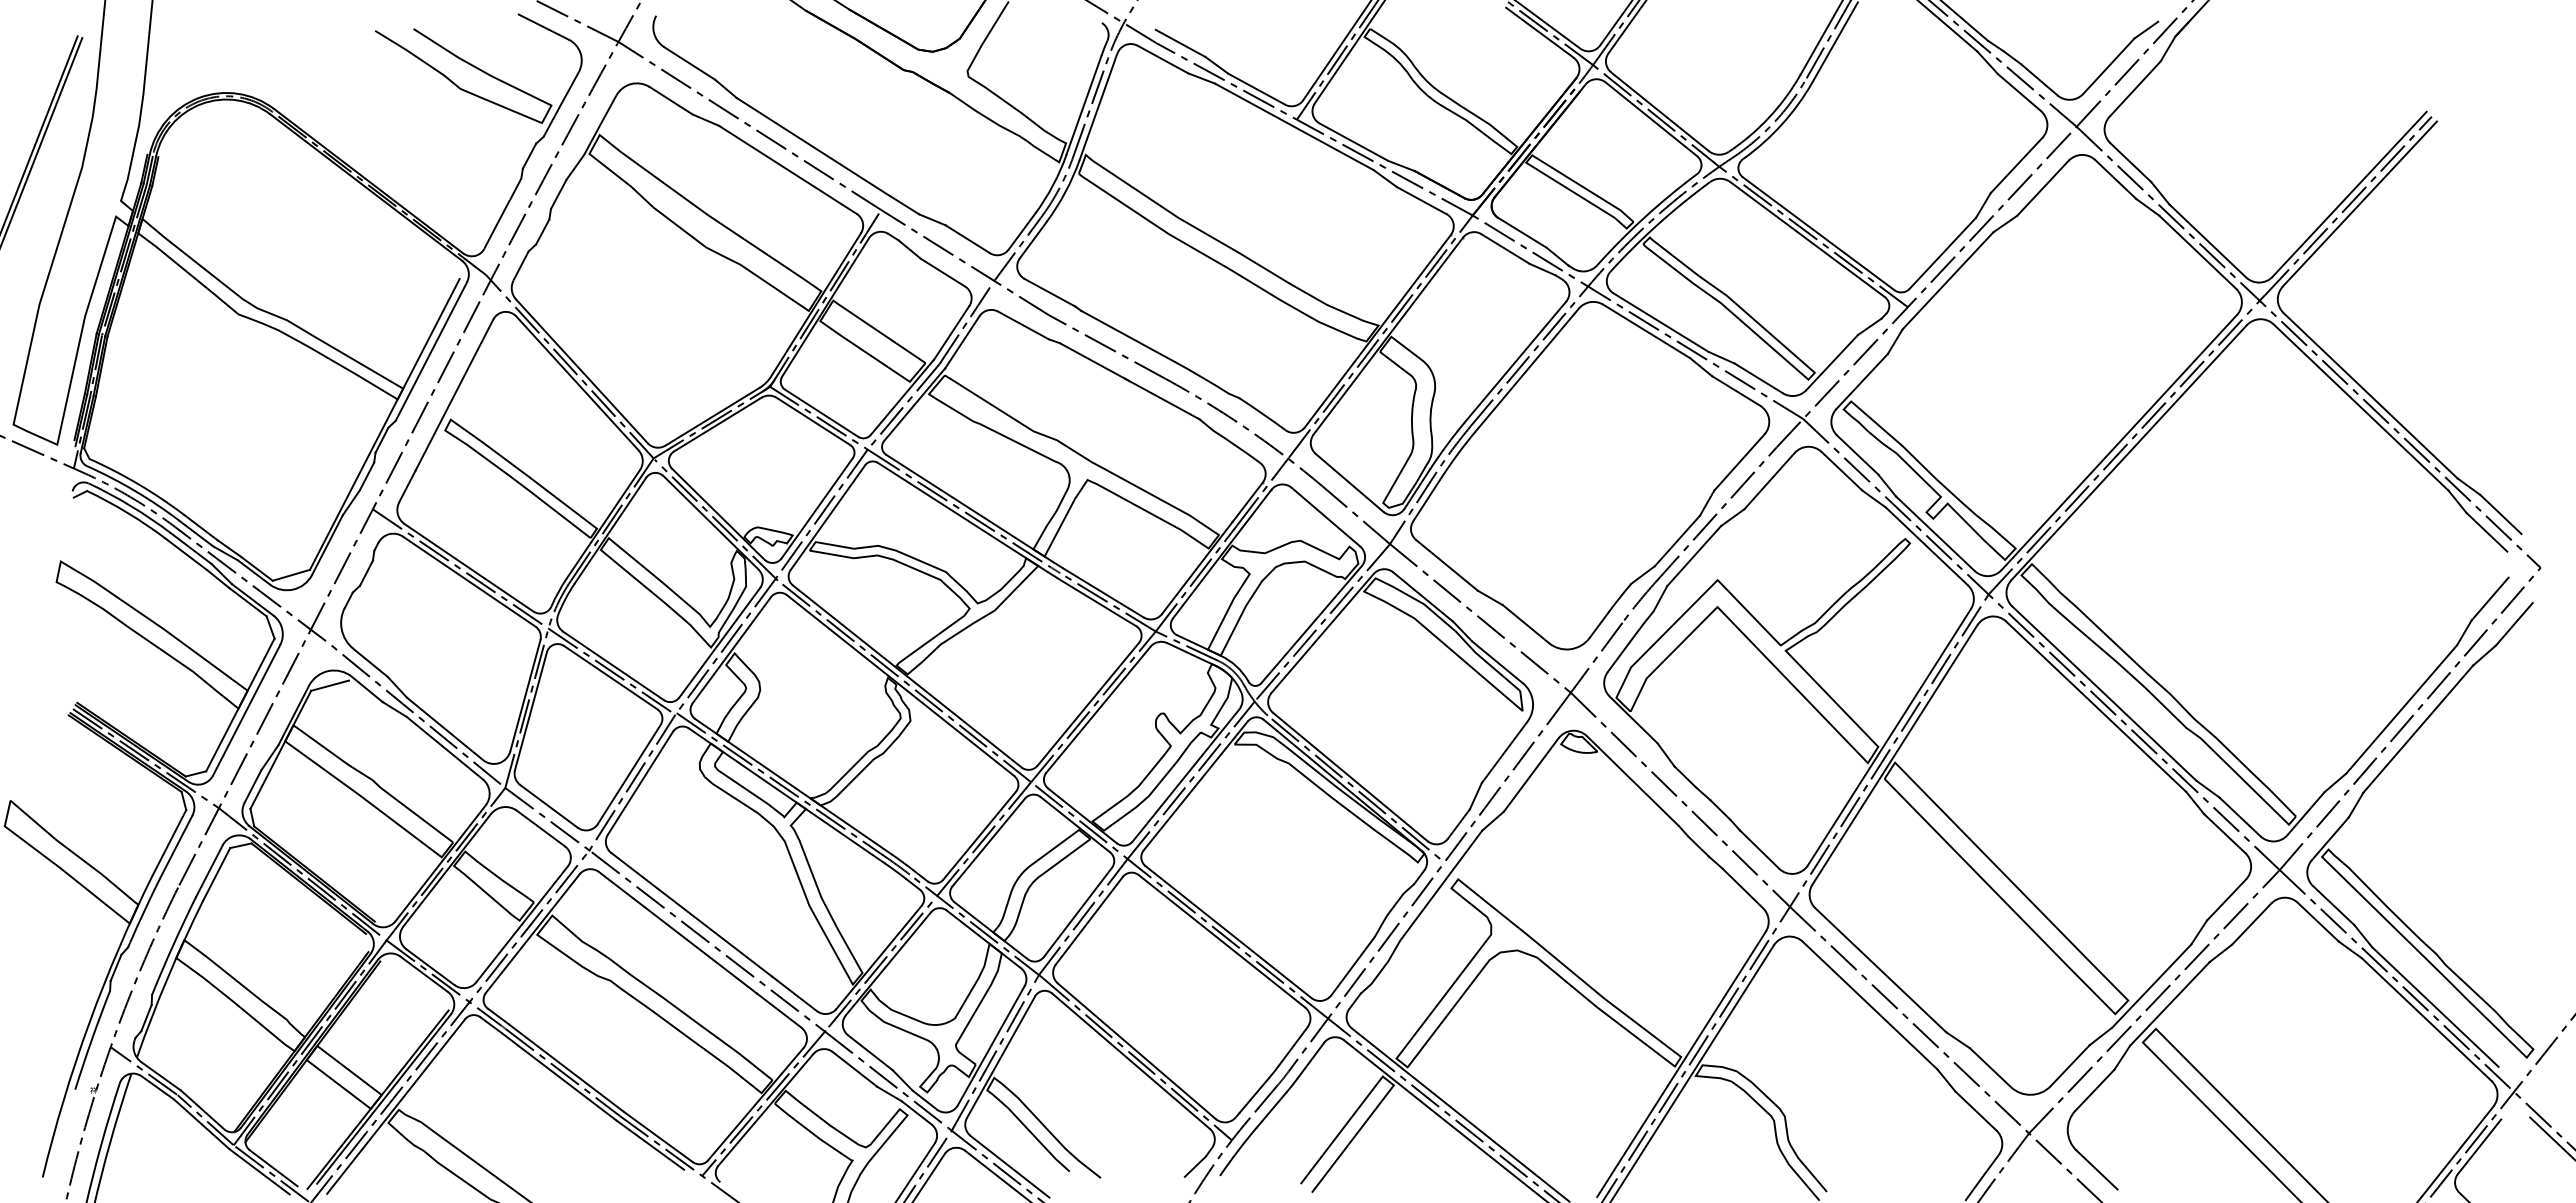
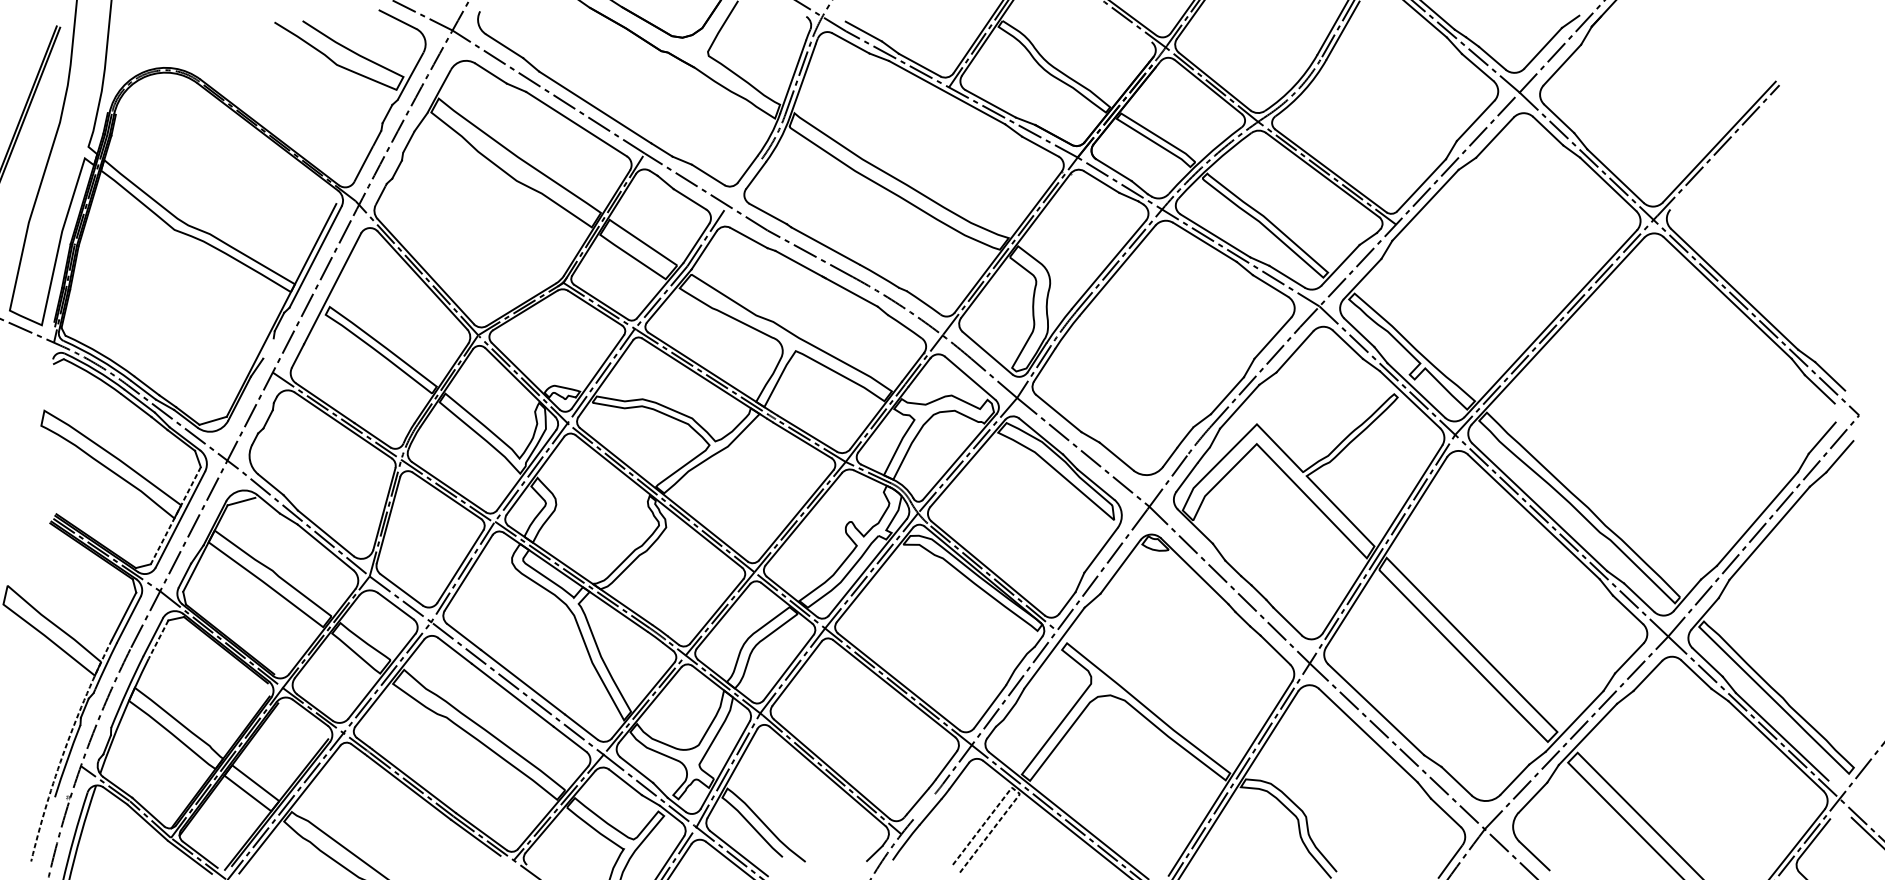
line: (1539, 32) -> (1126, 23), removed
line: (2359, 203) -> (1726, 148), removed
line: (1017, 249) -> (744, 182), removed
line: (367, 475) -> (268, 347), removed
line: (240, 705) -> (175, 516), solid -> dashed
line: (216, 874) -> (158, 639), solid -> dashed
arc: (89, 1023) -> (65, 748), solid -> dashed
line: (1387, 1080) -> (1015, 790), solid -> dashed
line: (1262, 1102) -> (923, 806), removed

